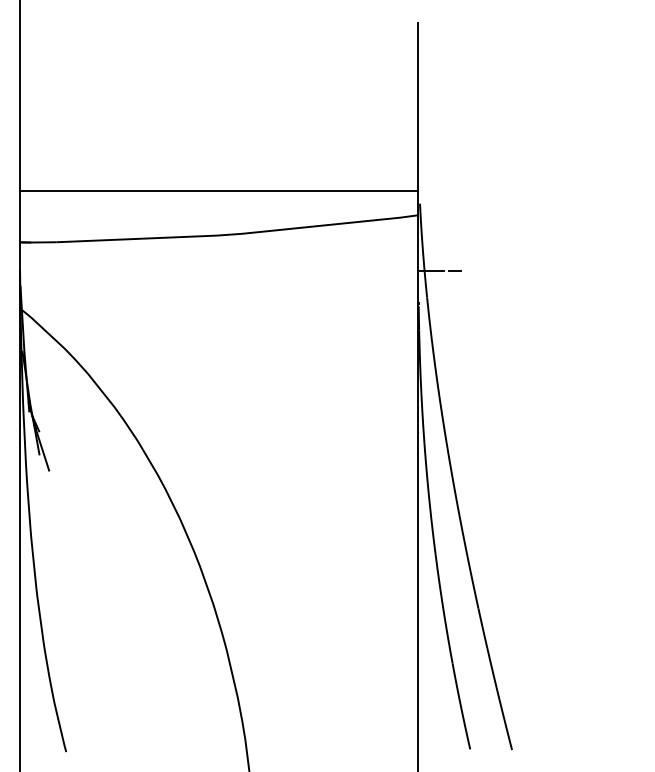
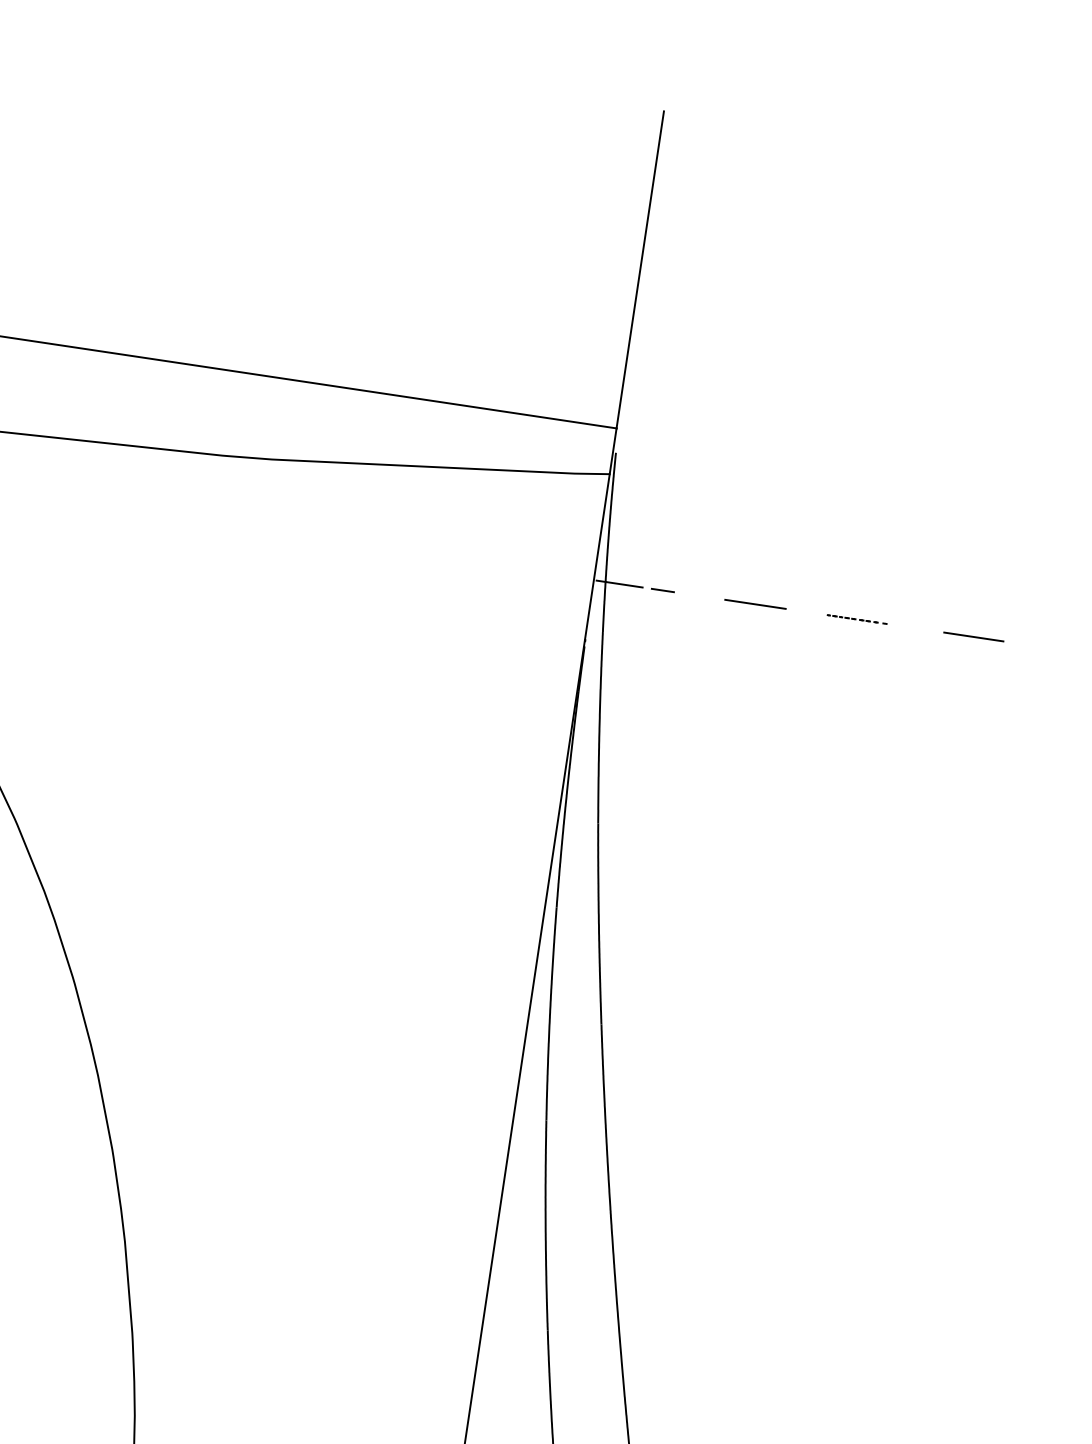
line: (555, 270) -> (853, 617), added
line: (619, 270) -> (973, 635), added
line: (503, 271) -> (754, 604), added

